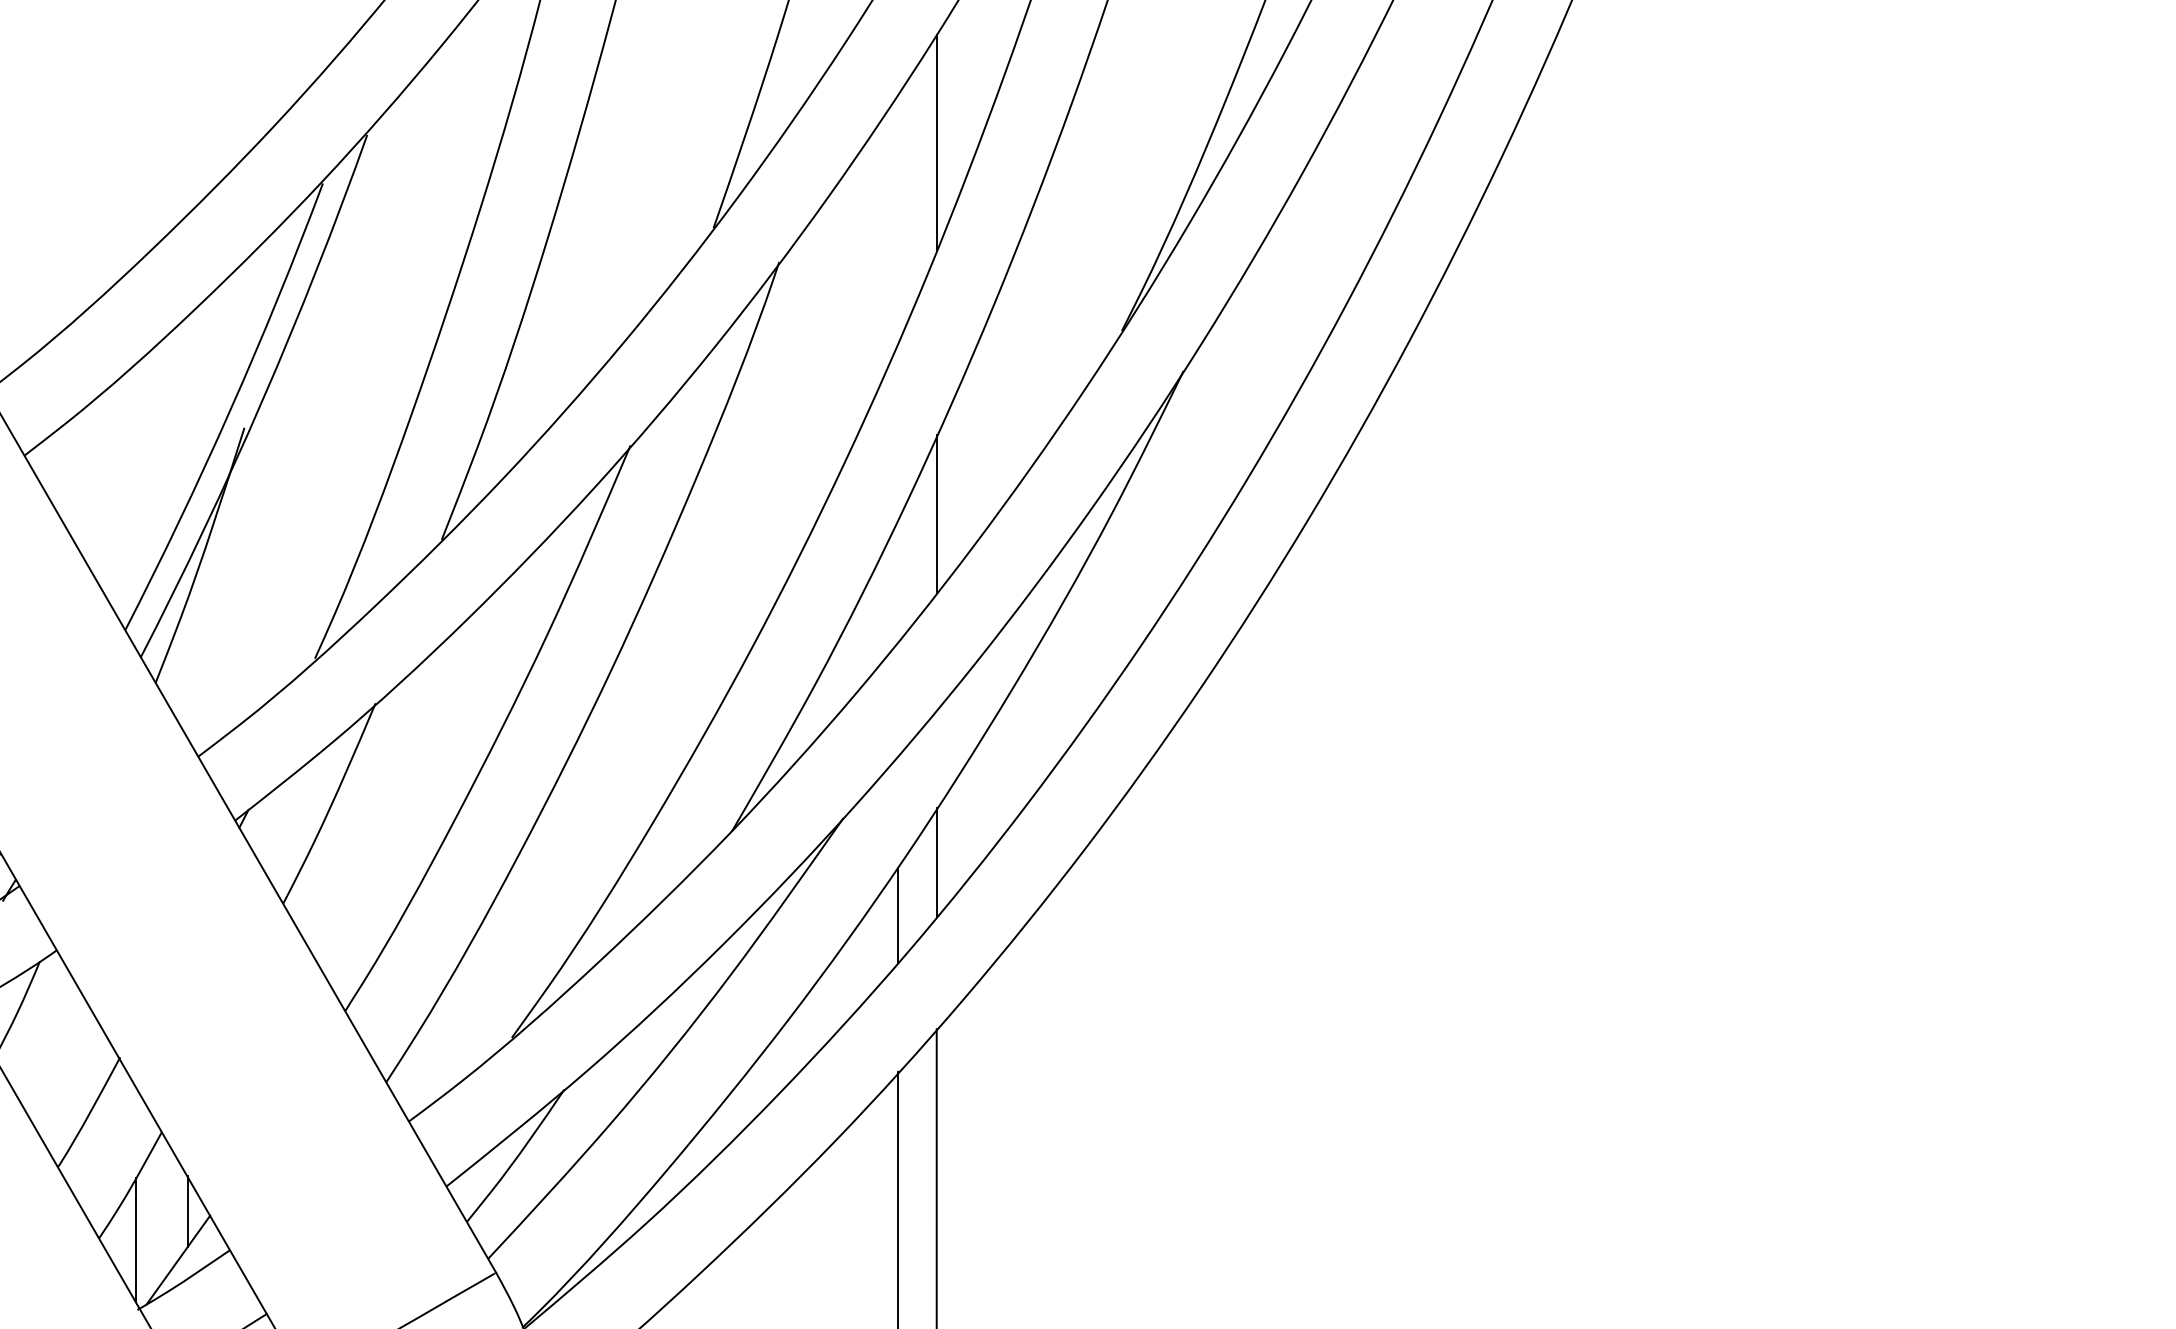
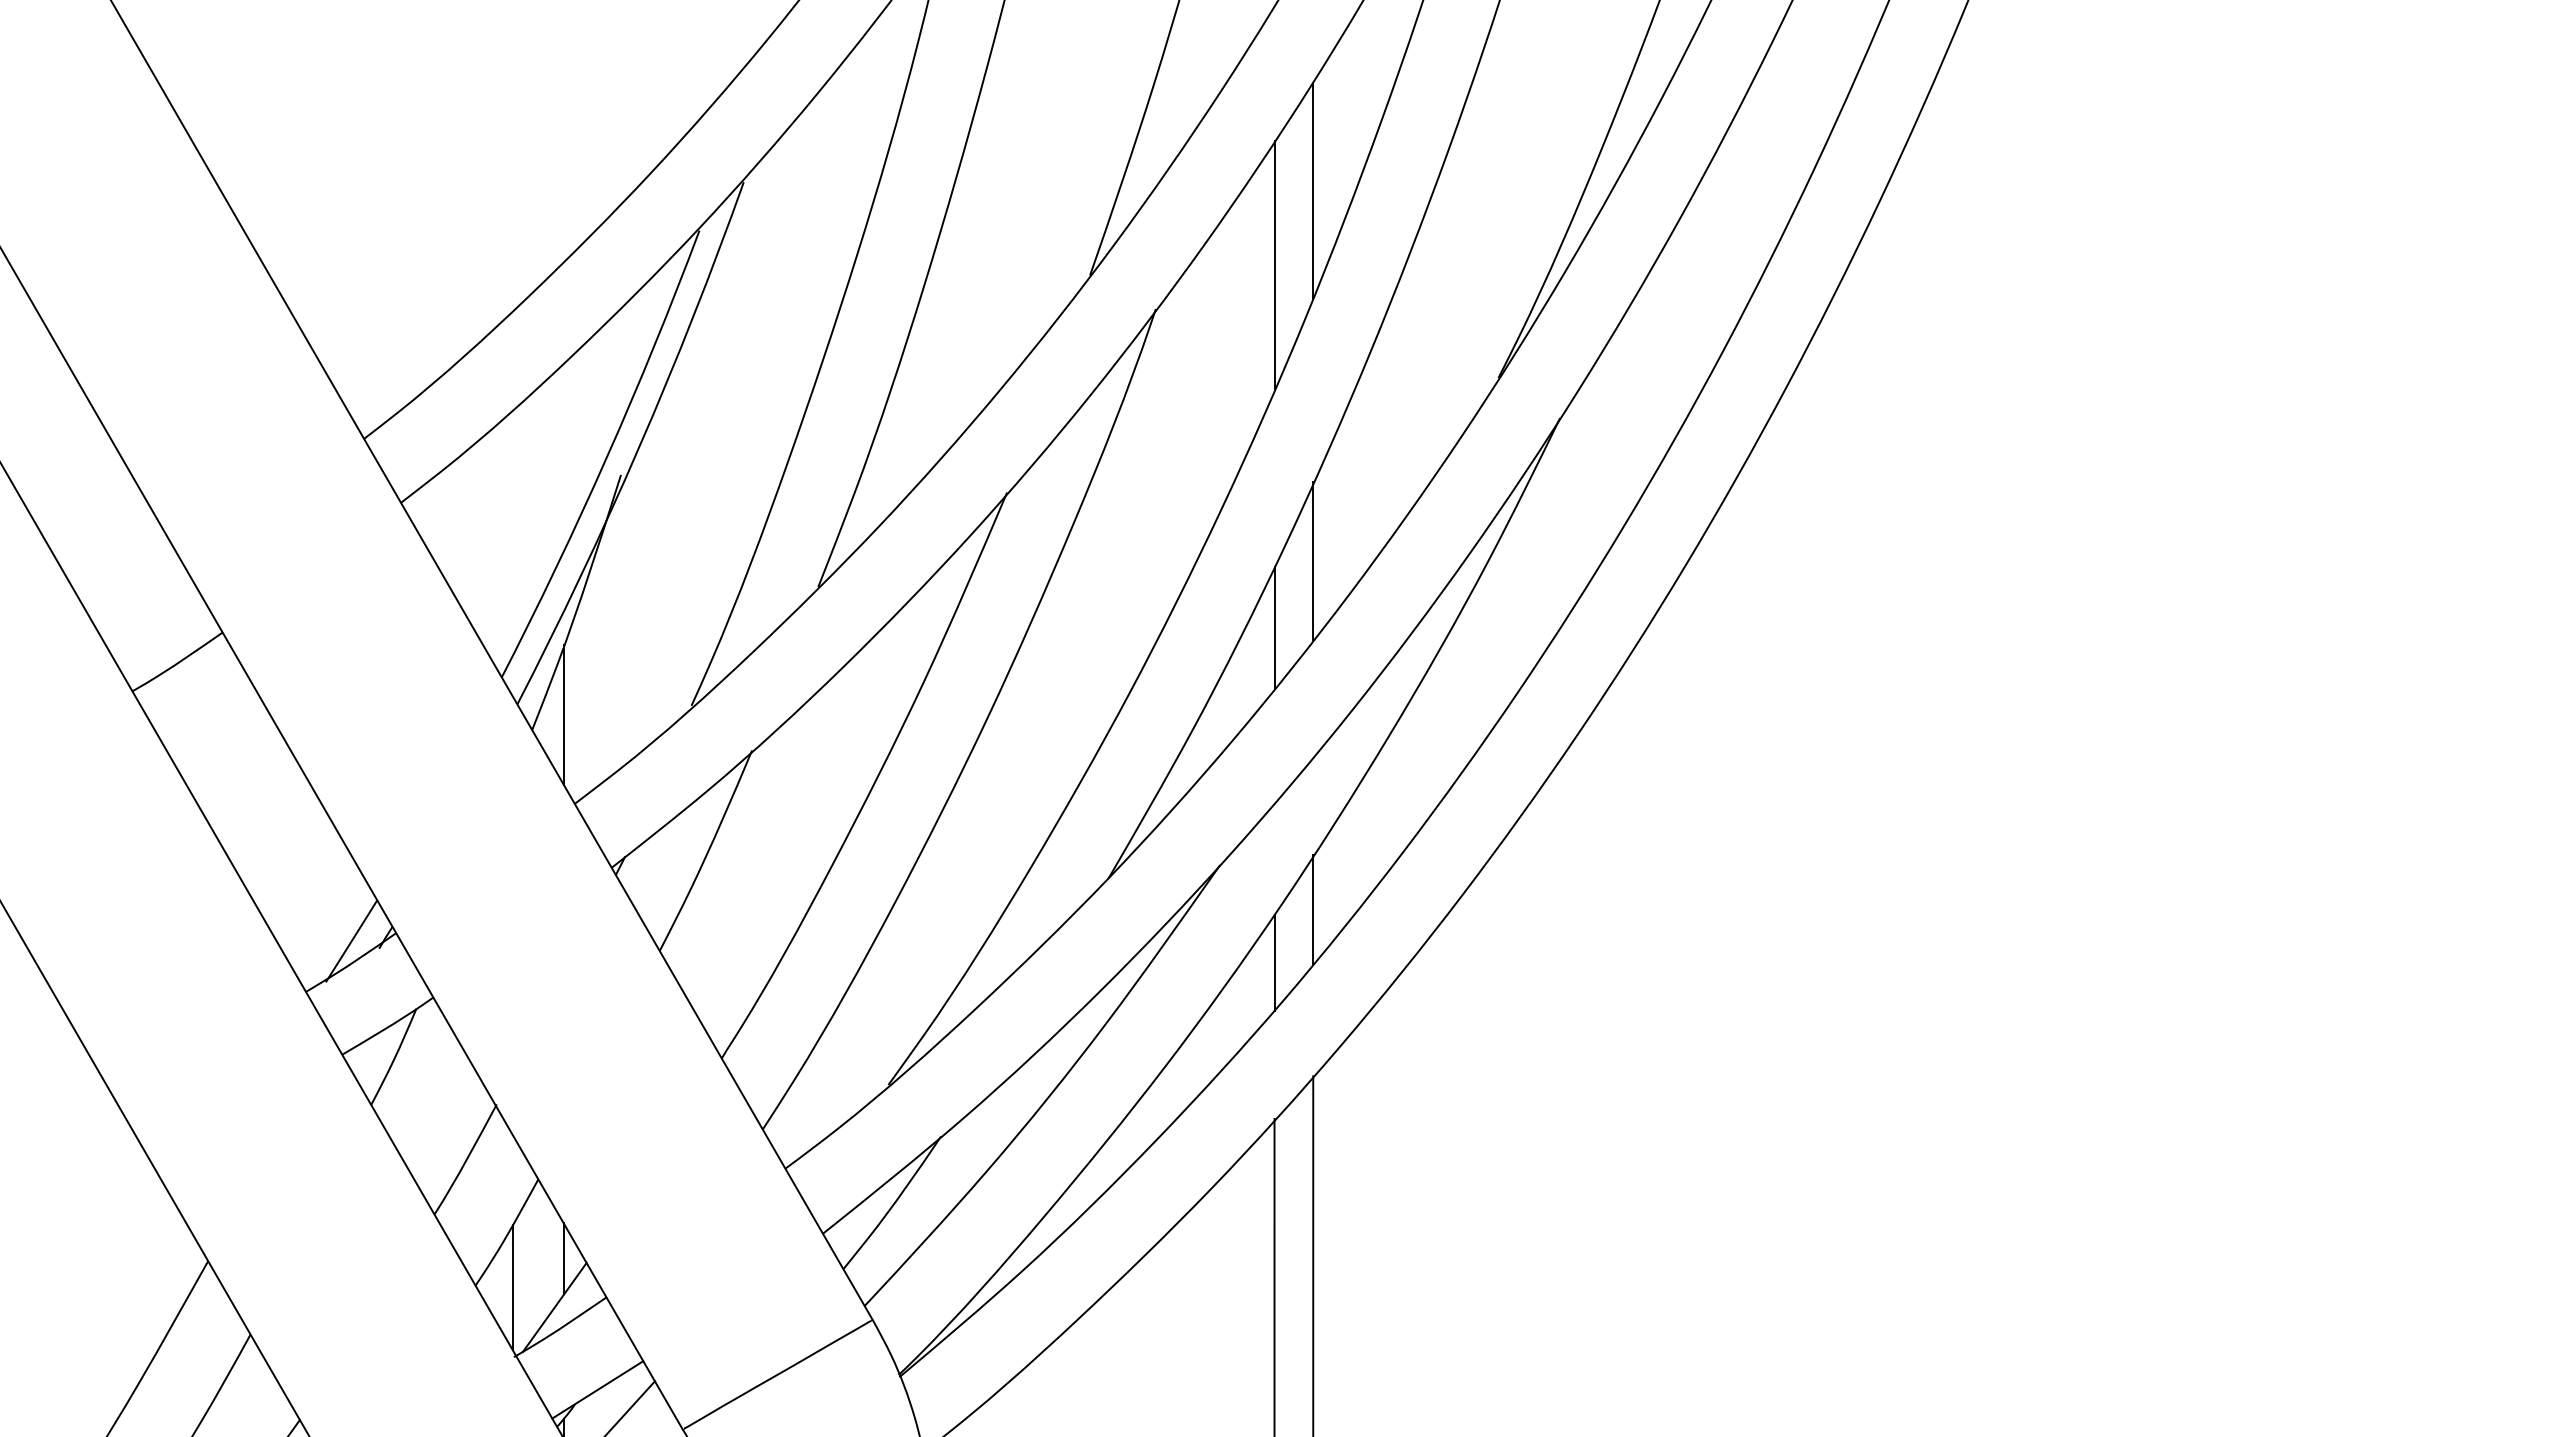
line: (897, 217) -> (1274, 264), added
line: (897, 580) -> (1274, 627), added
line: (187, 668) -> (564, 715), added

